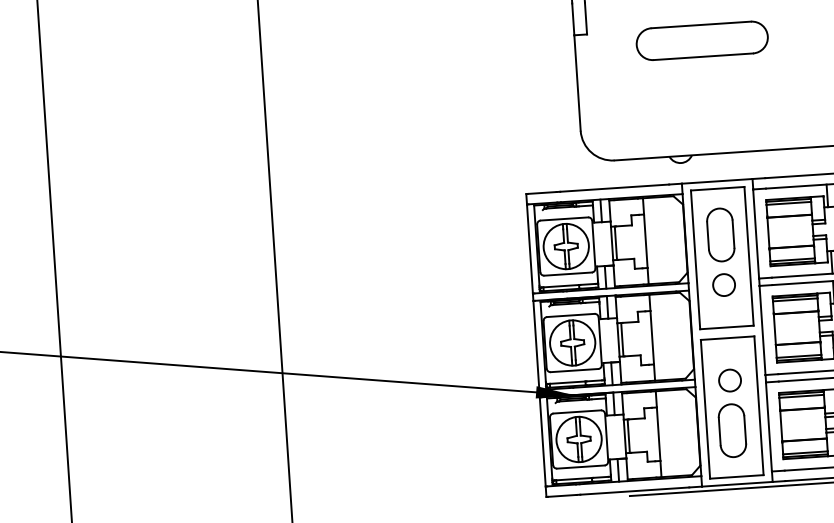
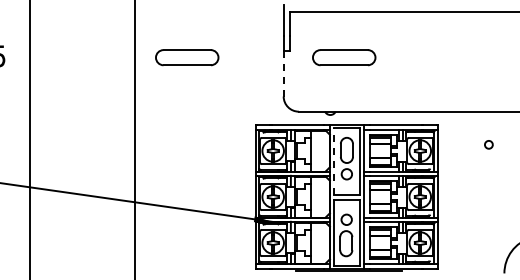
part: (373, 62) -> (187, 57), added
line: (577, 82) -> (283, 73), solid -> dashed
line: (696, 257) -> (334, 160), solid -> dashed

